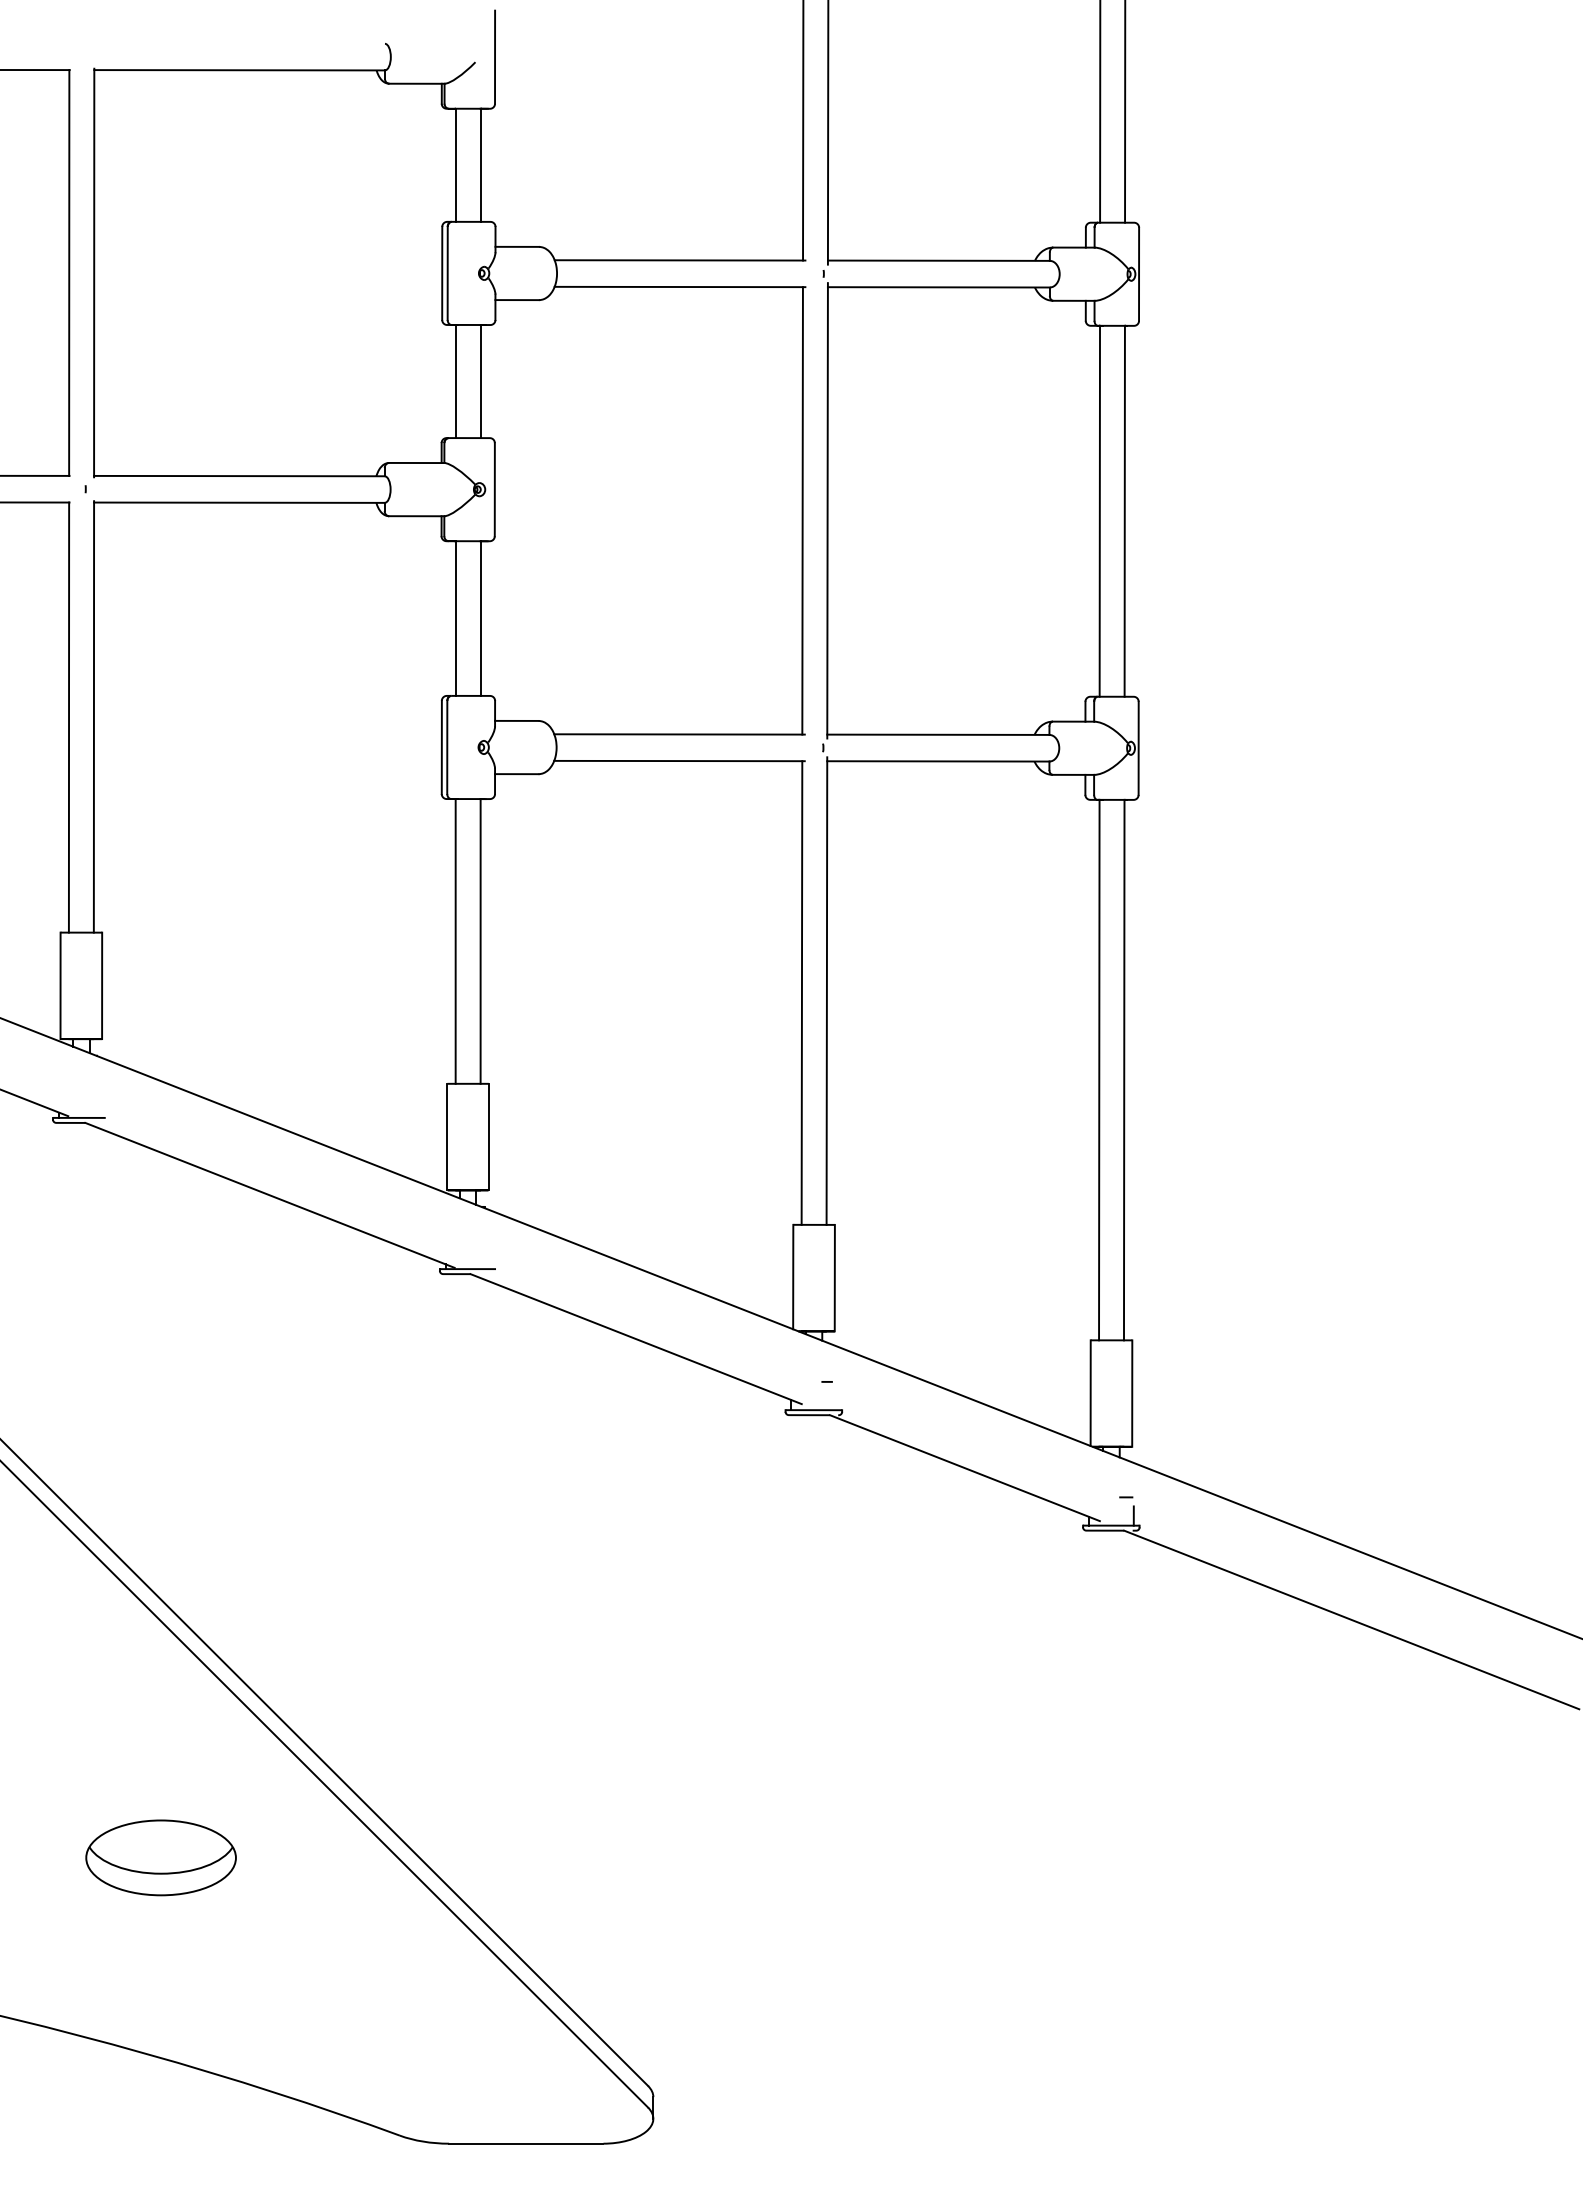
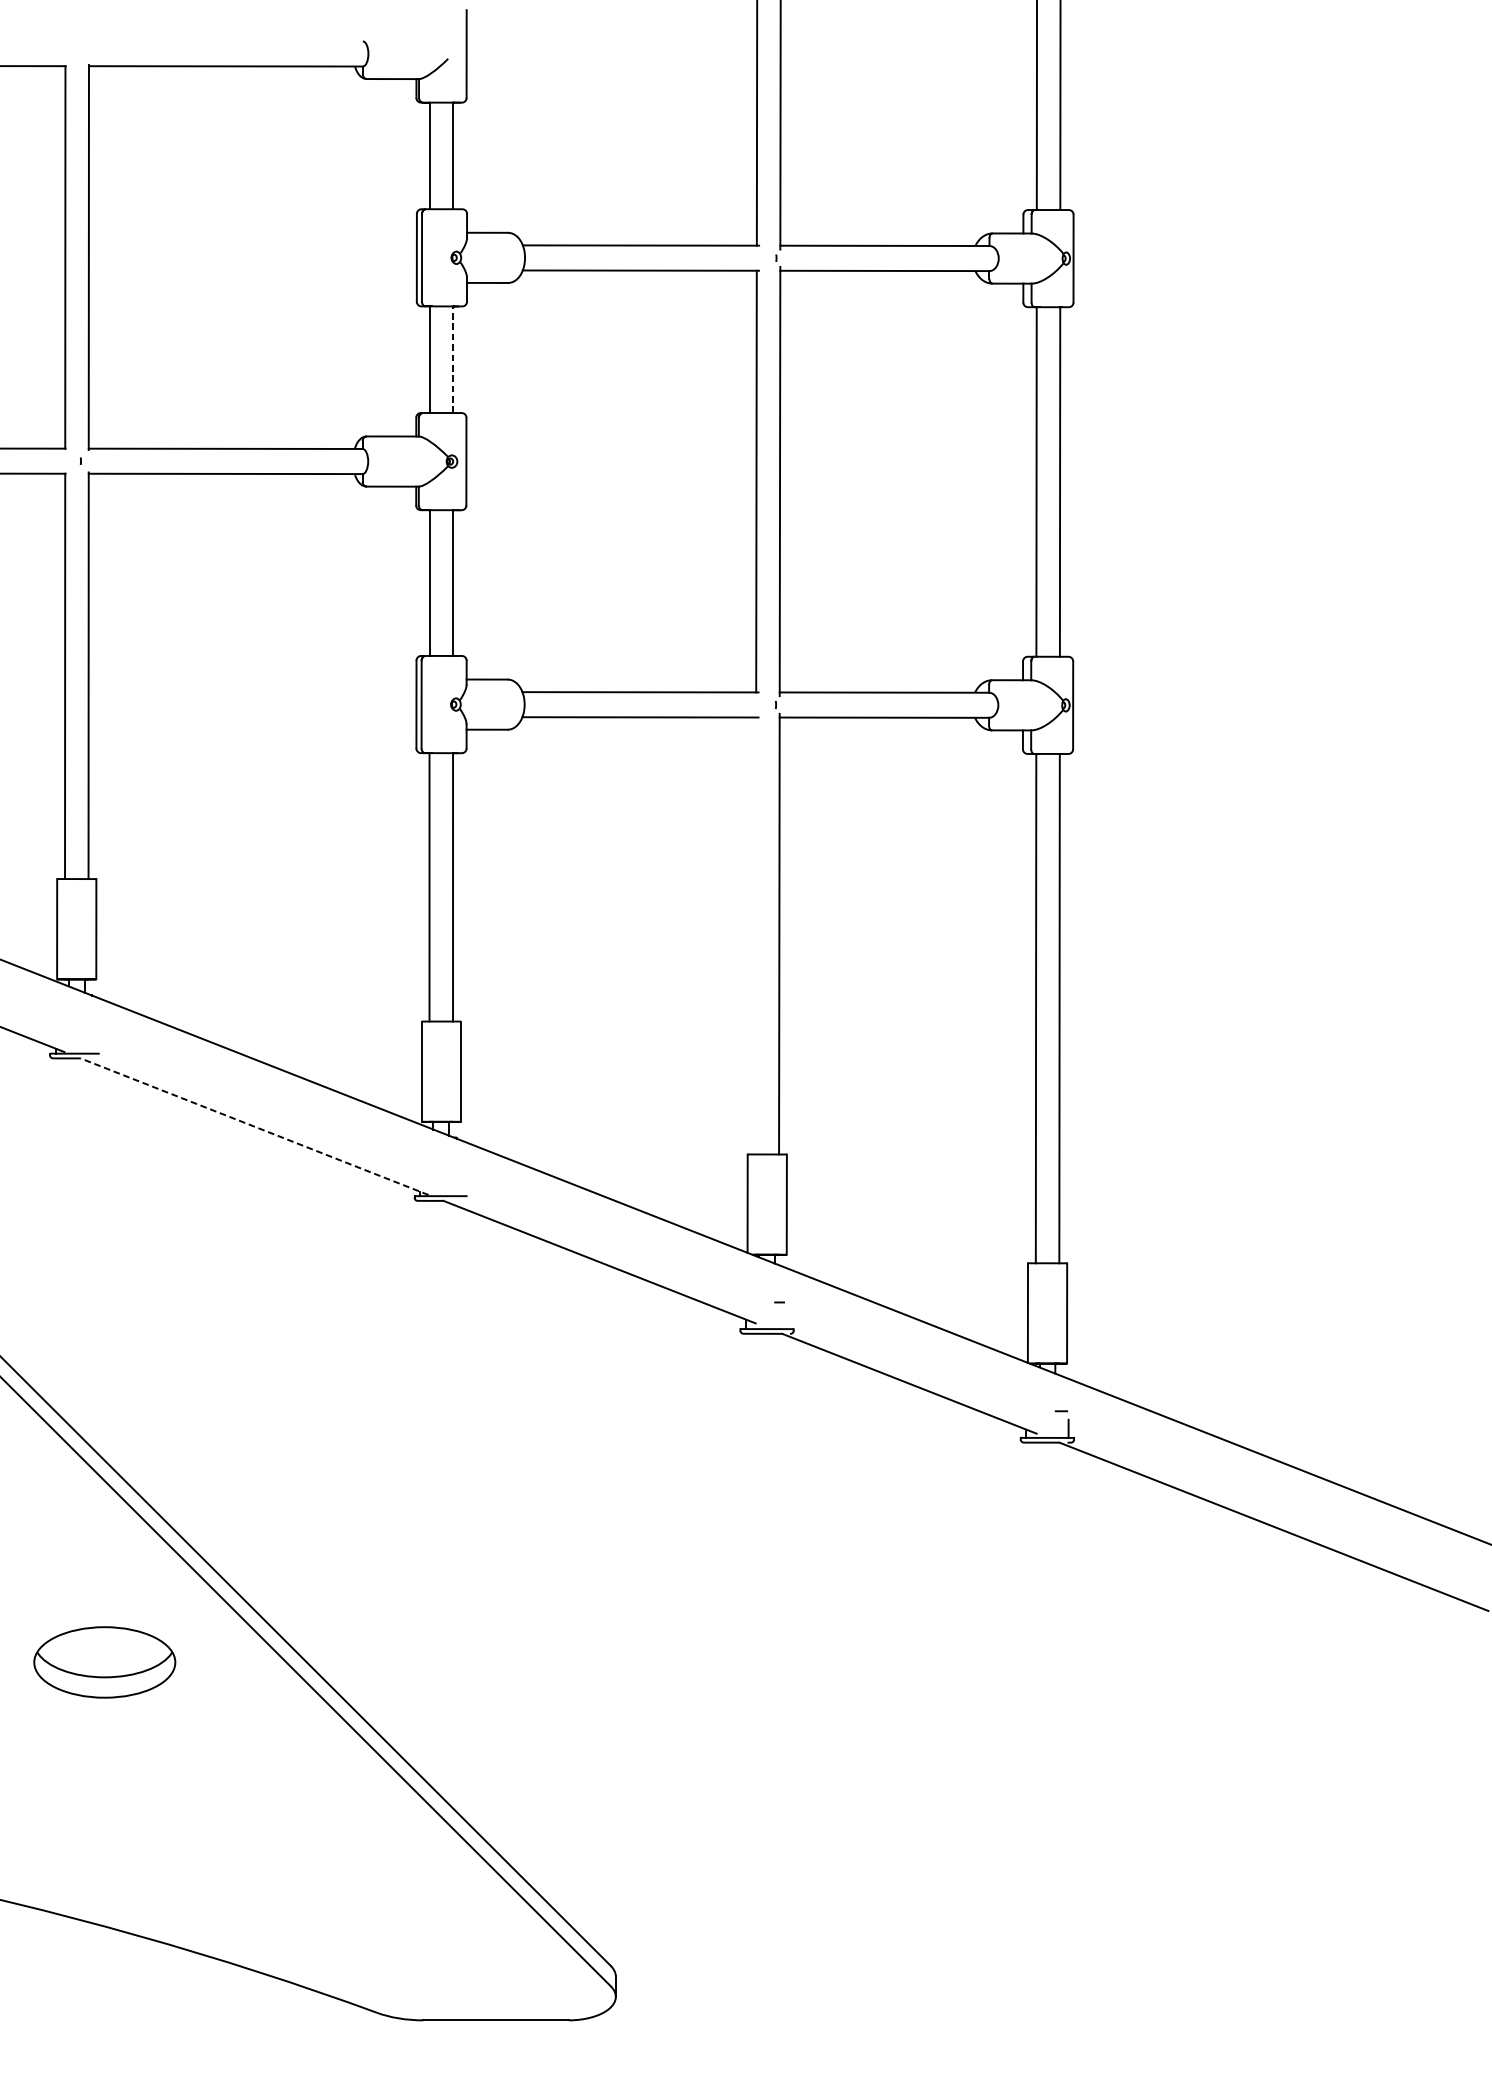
line: (480, 381) -> (452, 359), solid -> dashed
line: (801, 992) -> (755, 935), removed
line: (269, 1195) -> (254, 1126), solid -> dashed
part: (160, 1857) -> (104, 1662), moved

